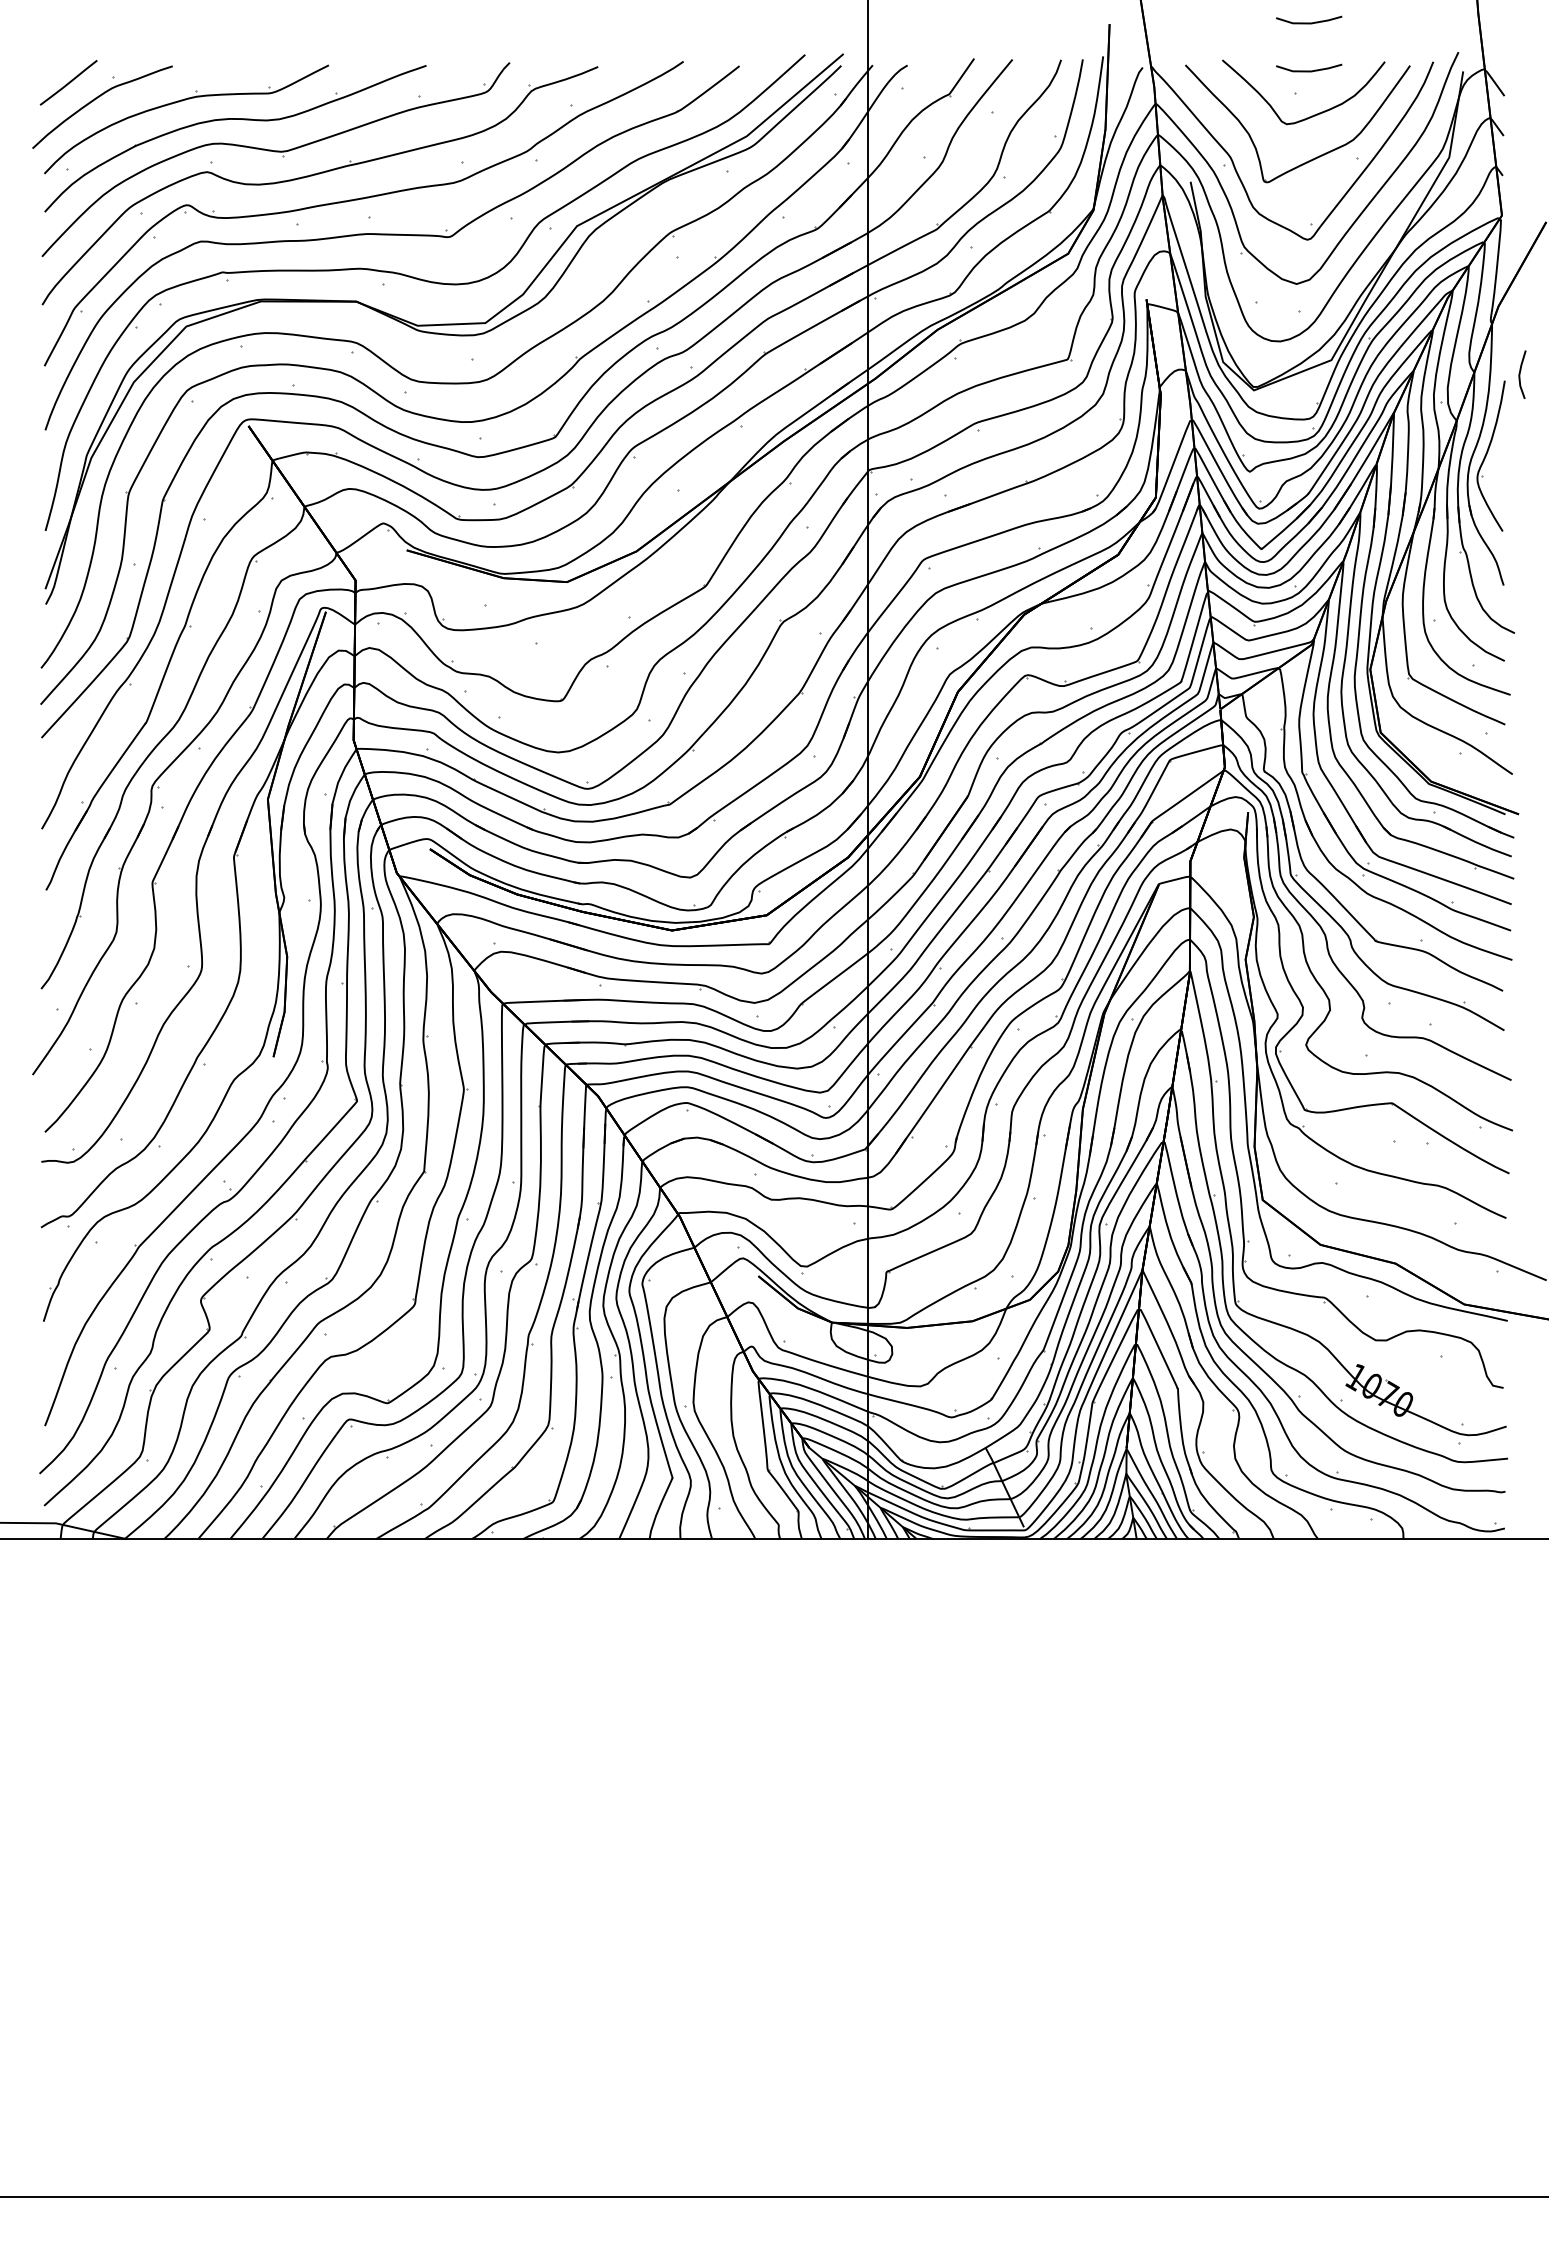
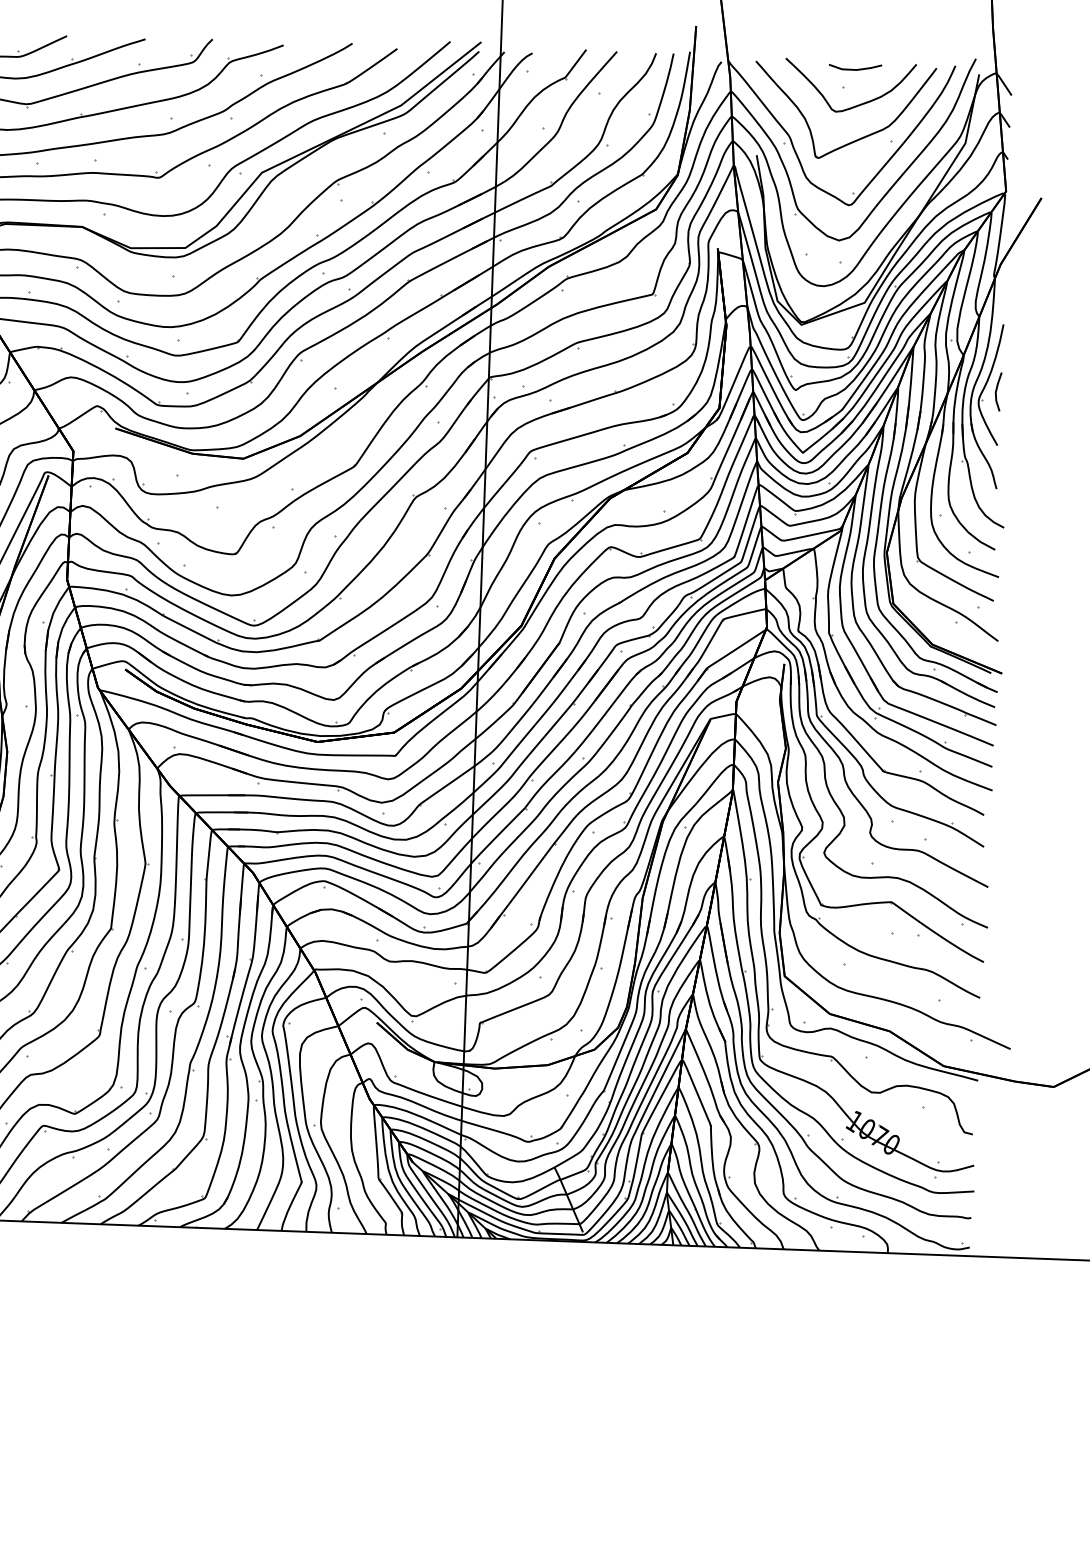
line: (1309, 22) -> (857, 30), removed
line: (1520, 374) -> (996, 391), moved

